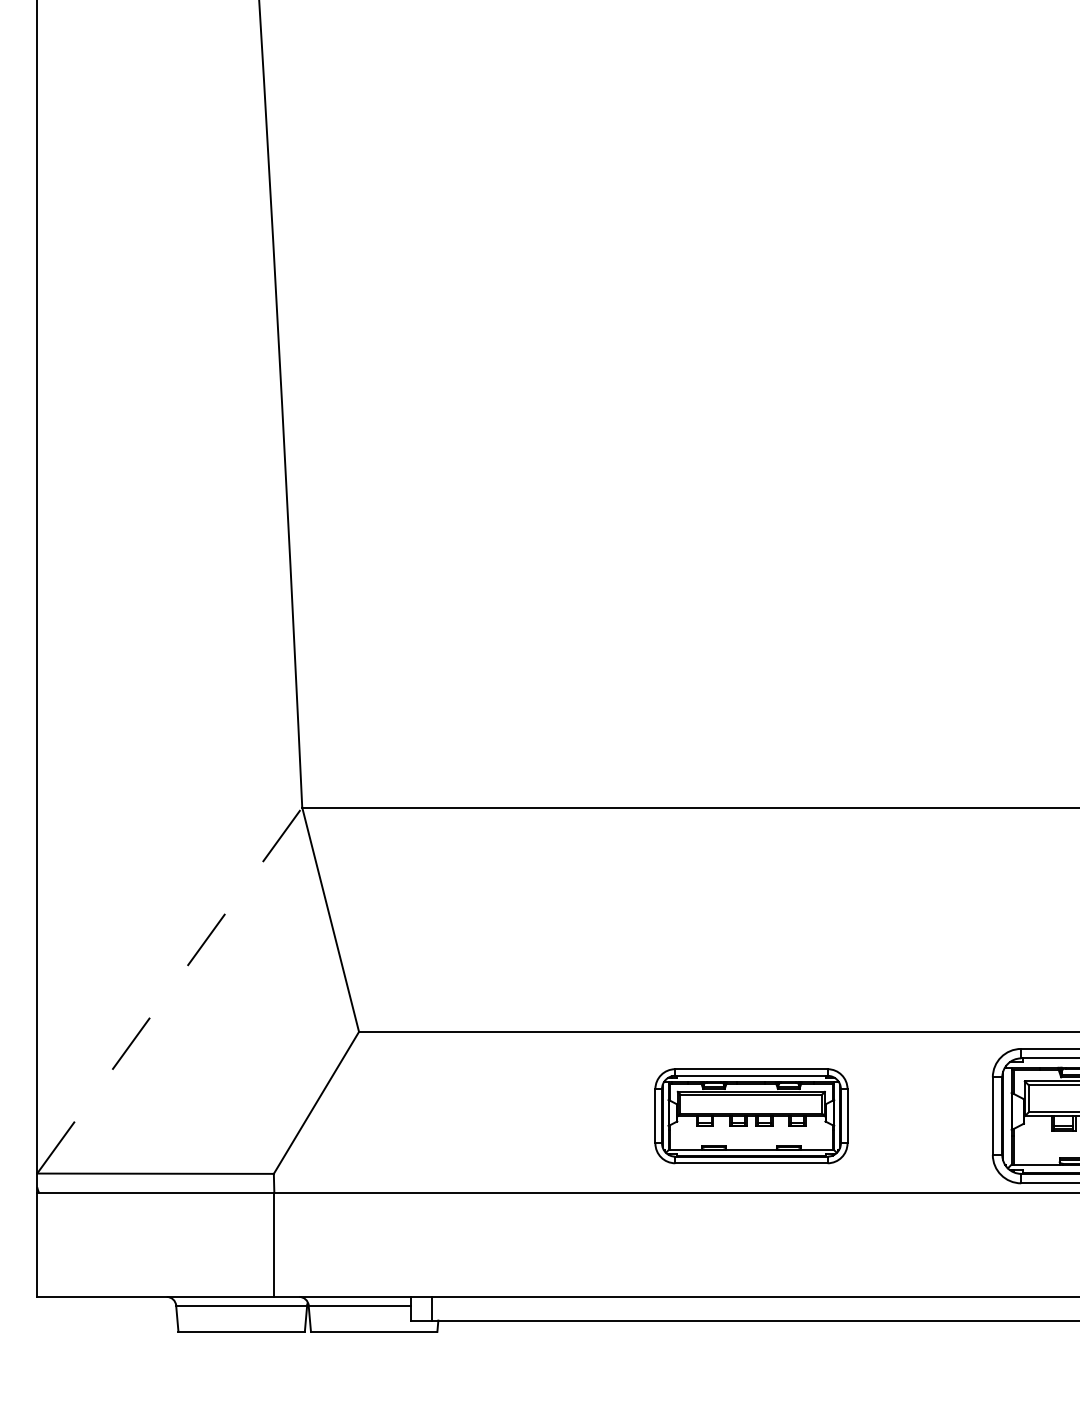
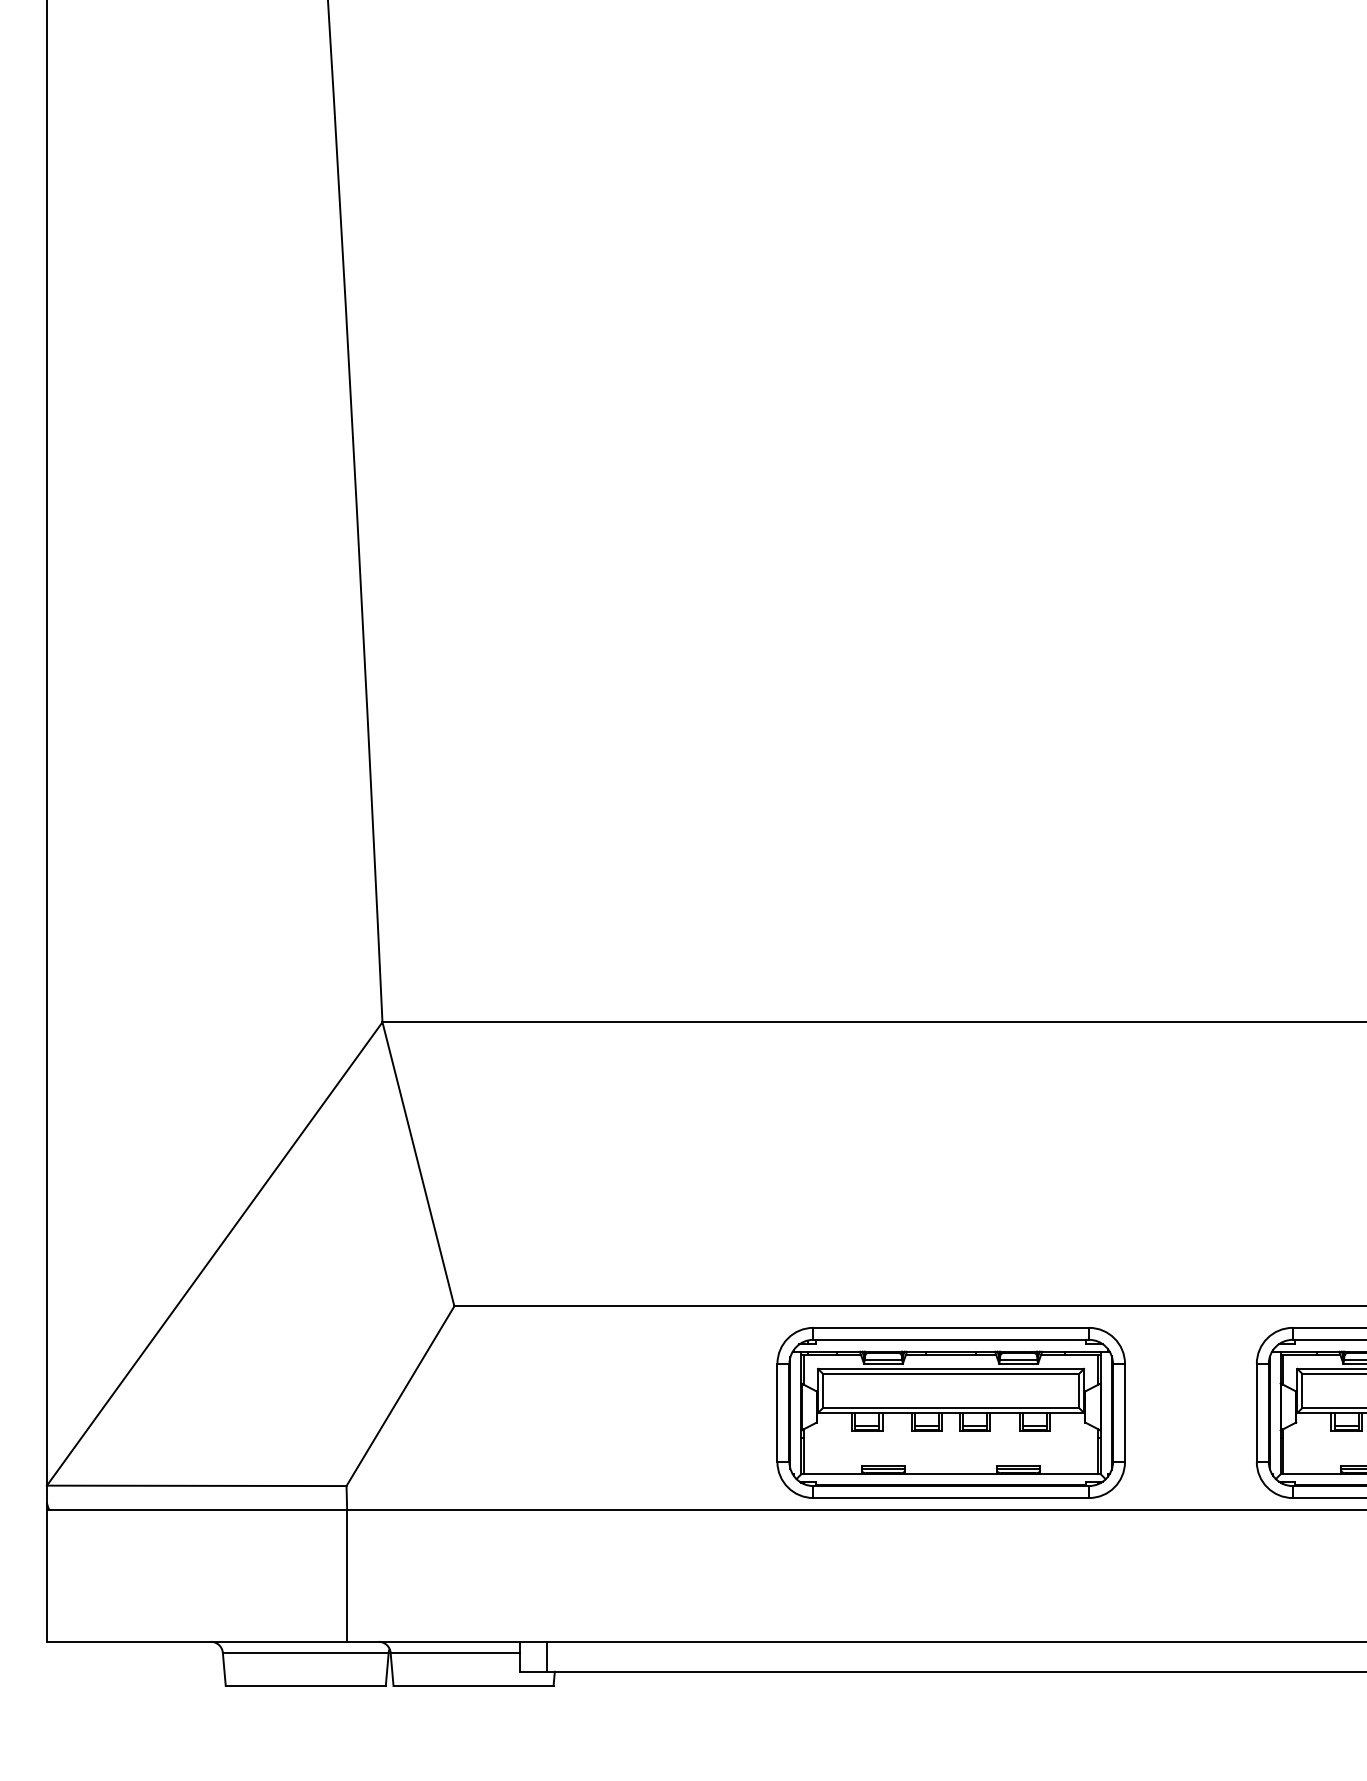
line: (169, 990) -> (214, 1253), dashed -> solid
part: (751, 1116) -> (951, 1413), size x1.43

